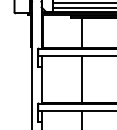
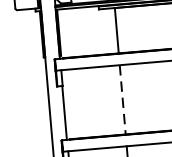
line: (81, 79) -> (122, 99), solid -> dashed

